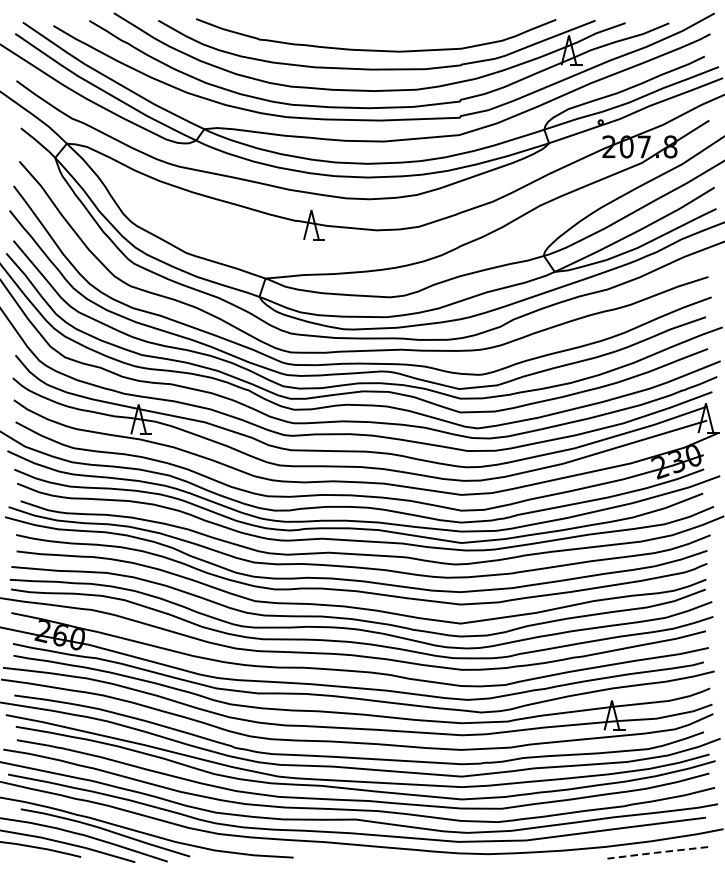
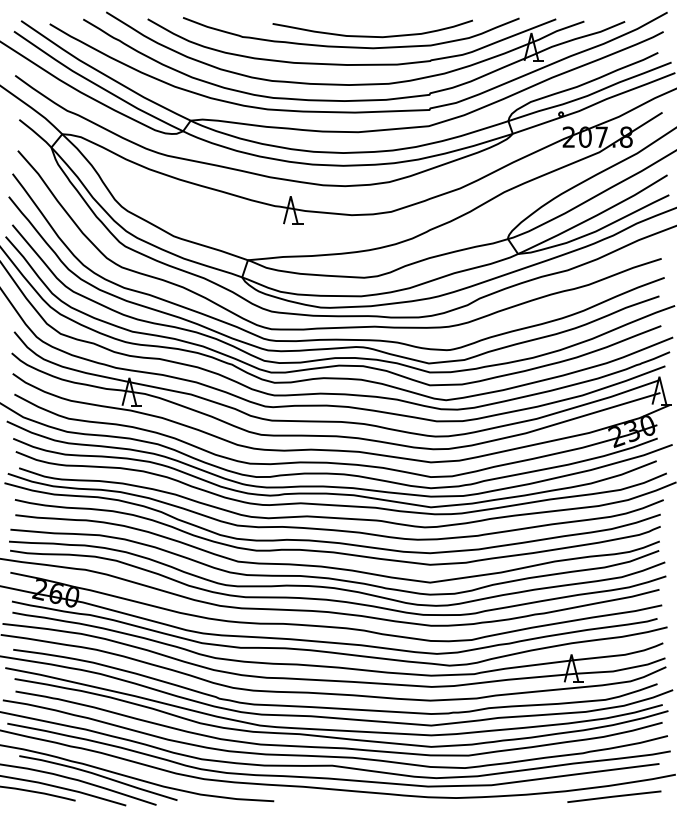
curve: (397, 38) -> (371, 35), added
line: (656, 852) -> (613, 796), dashed -> solid

